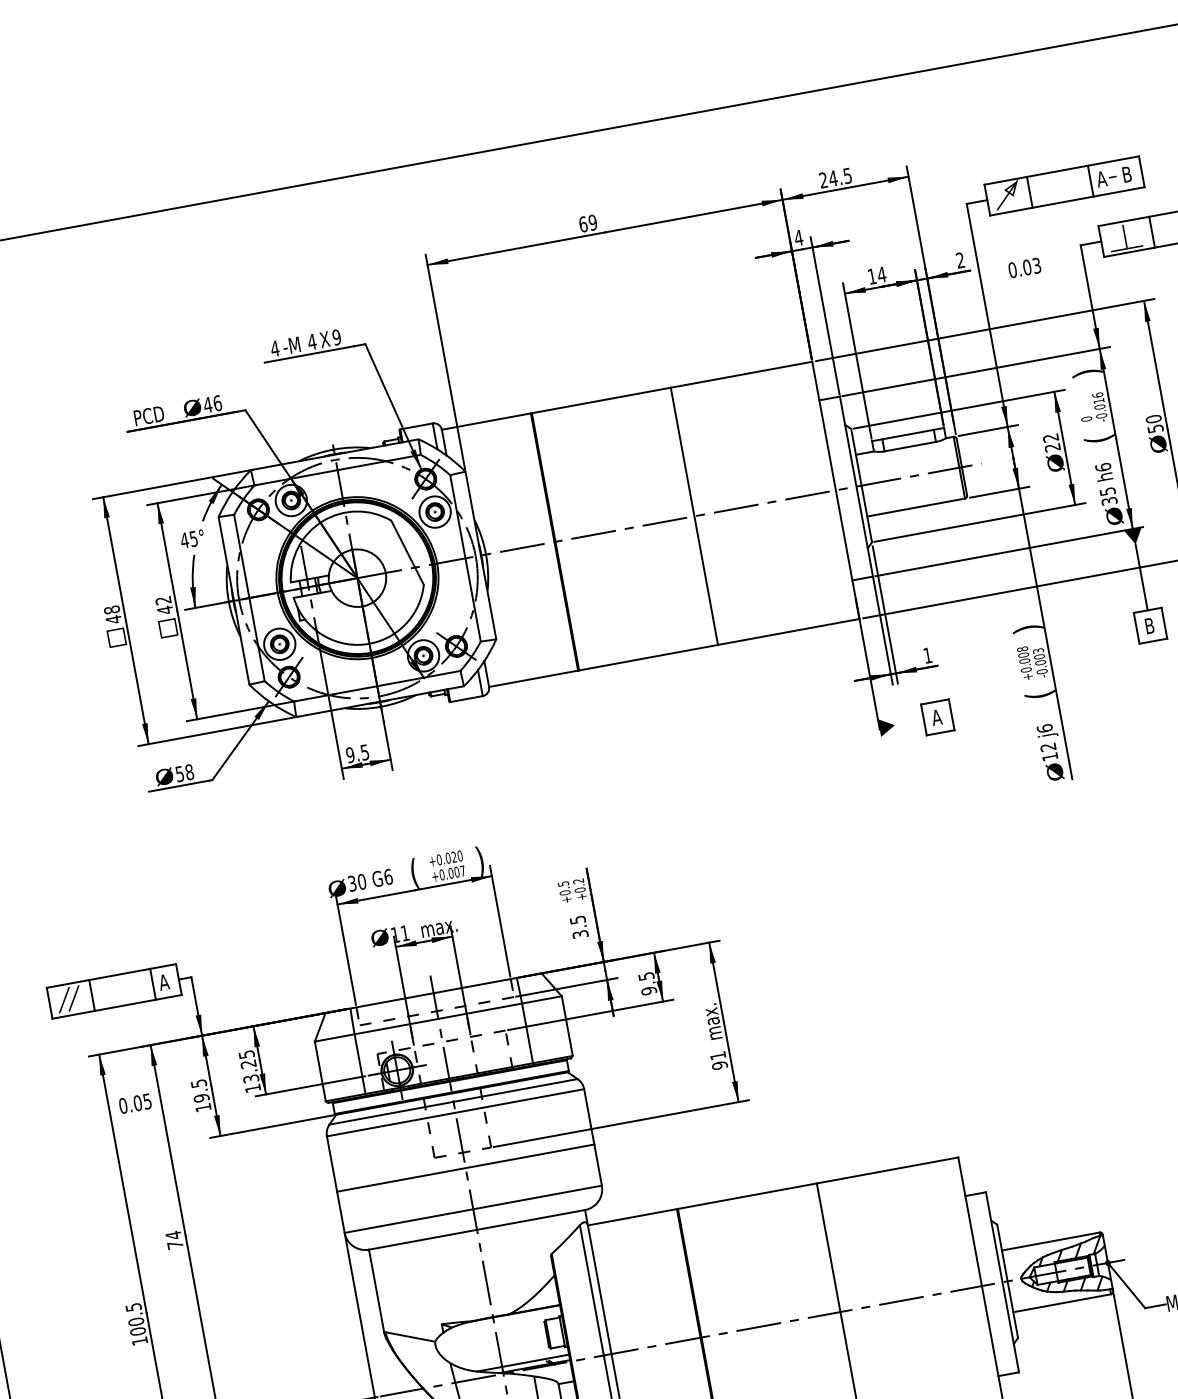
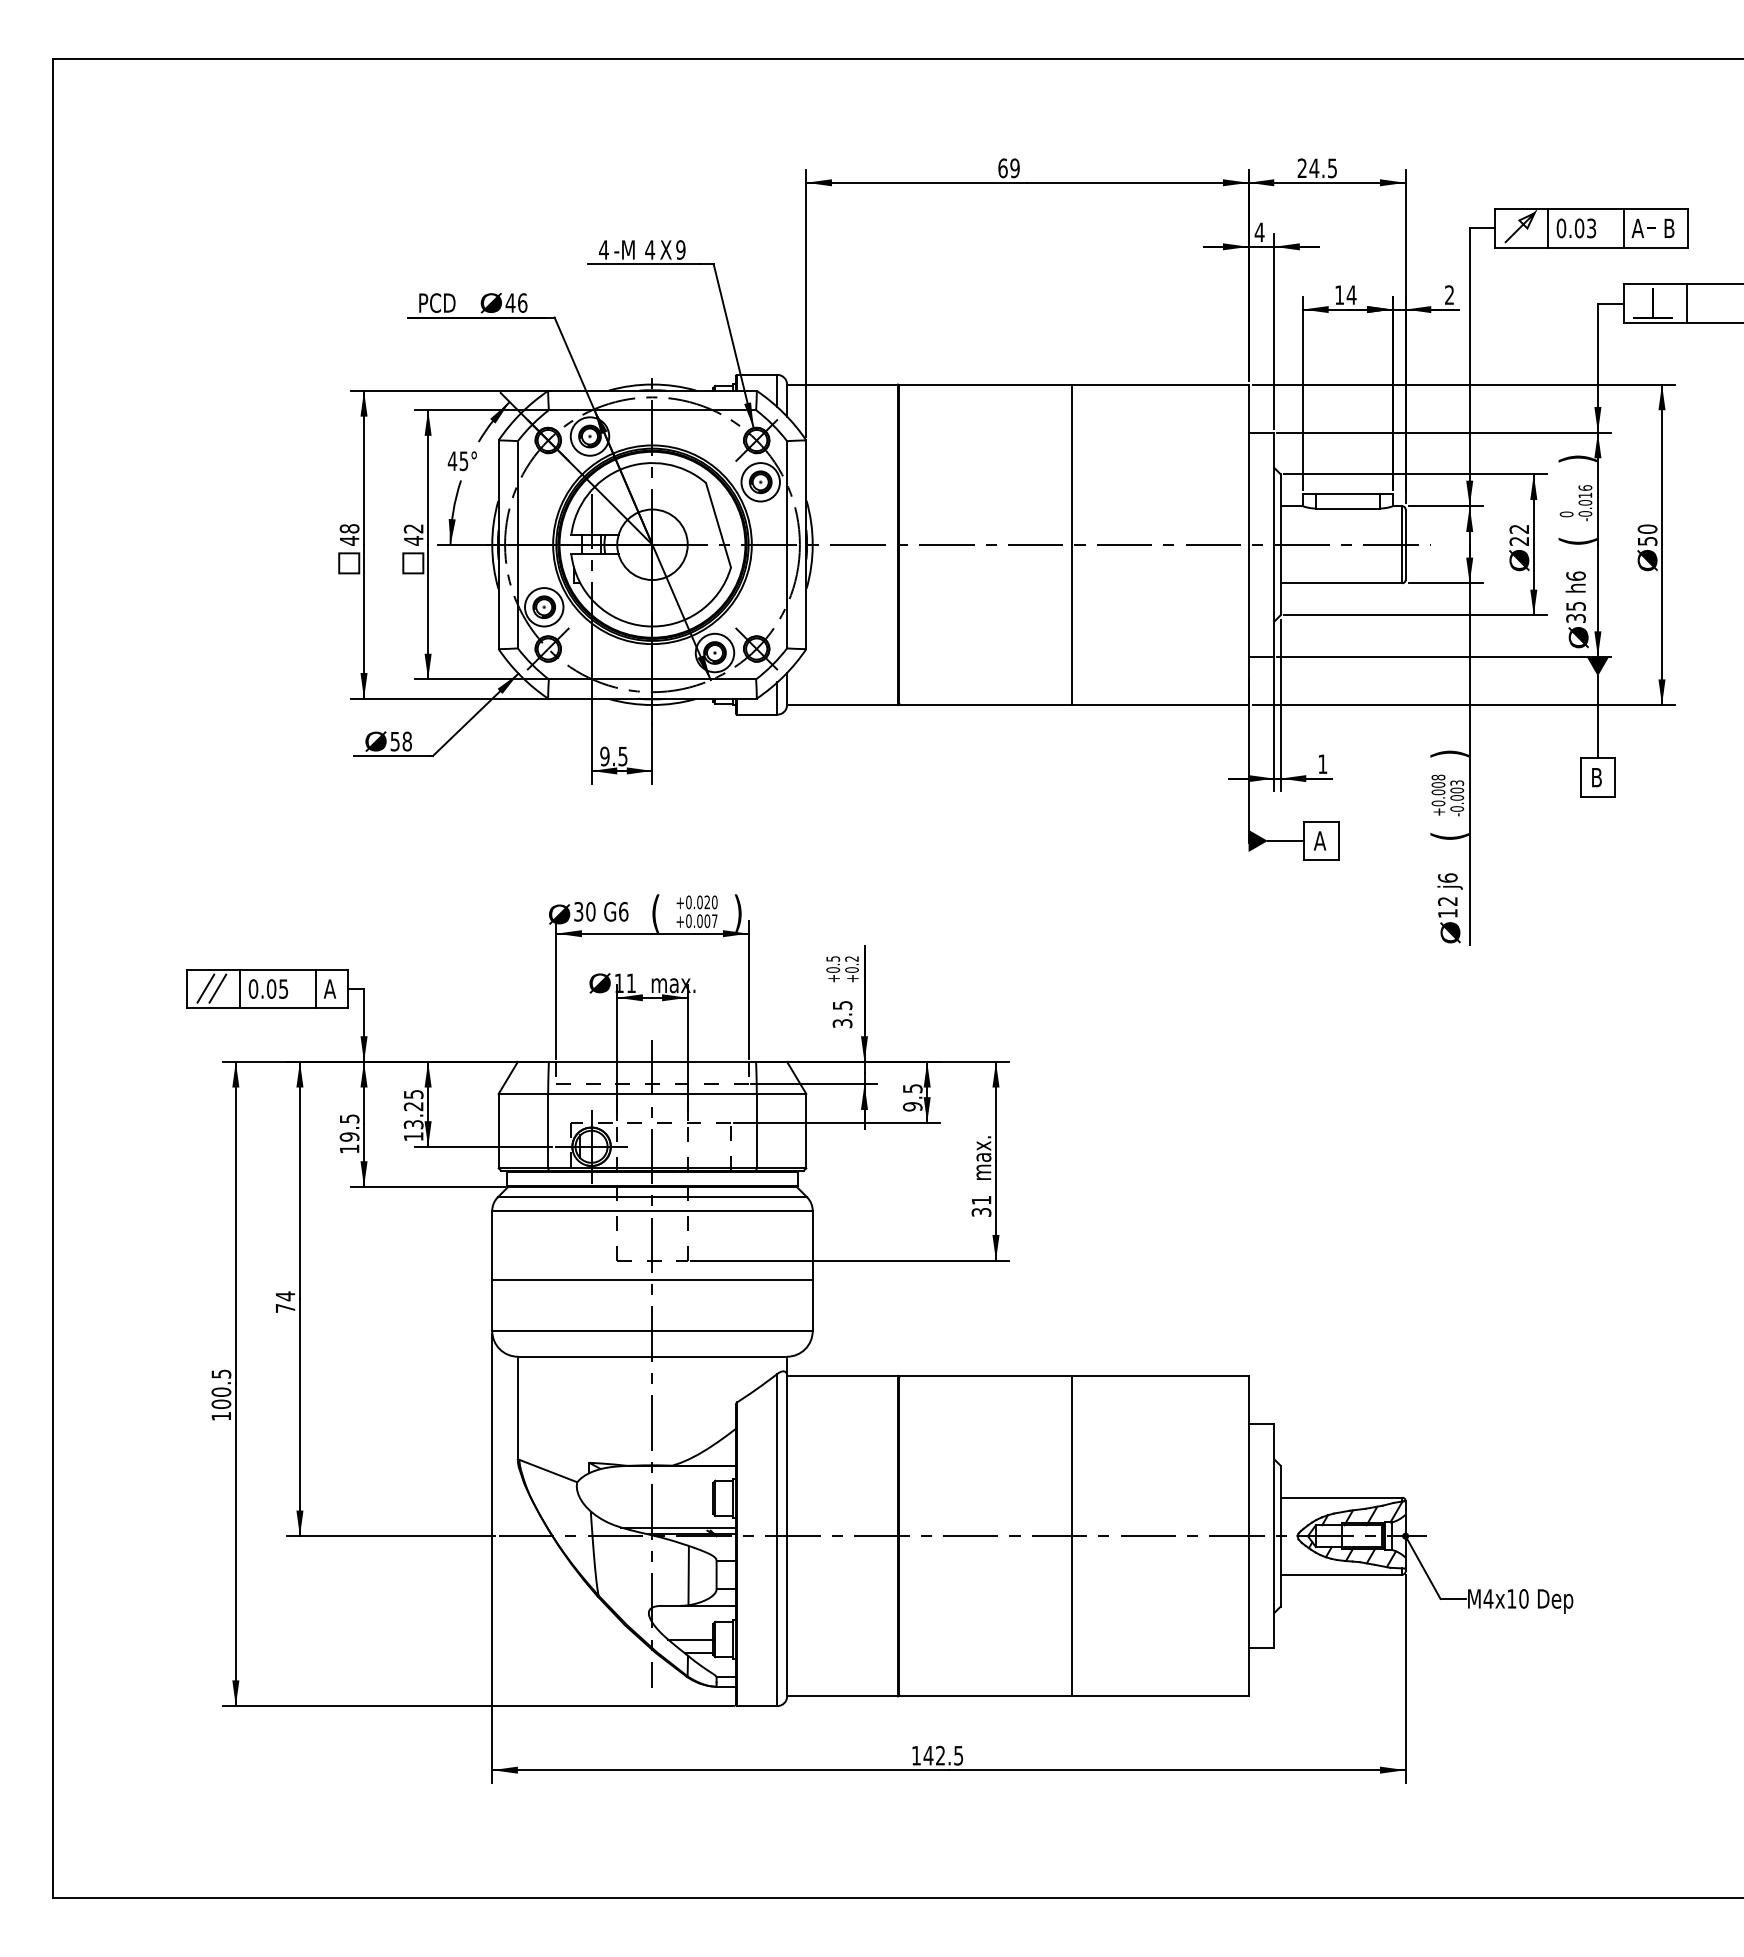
text: (1024, 267) -> (1576, 228), moved
line: (909, 722) -> (1285, 840), added
text: (719, 1065) -> (981, 1212), 91 -> 31
text: (135, 1103) -> (268, 988), moved

